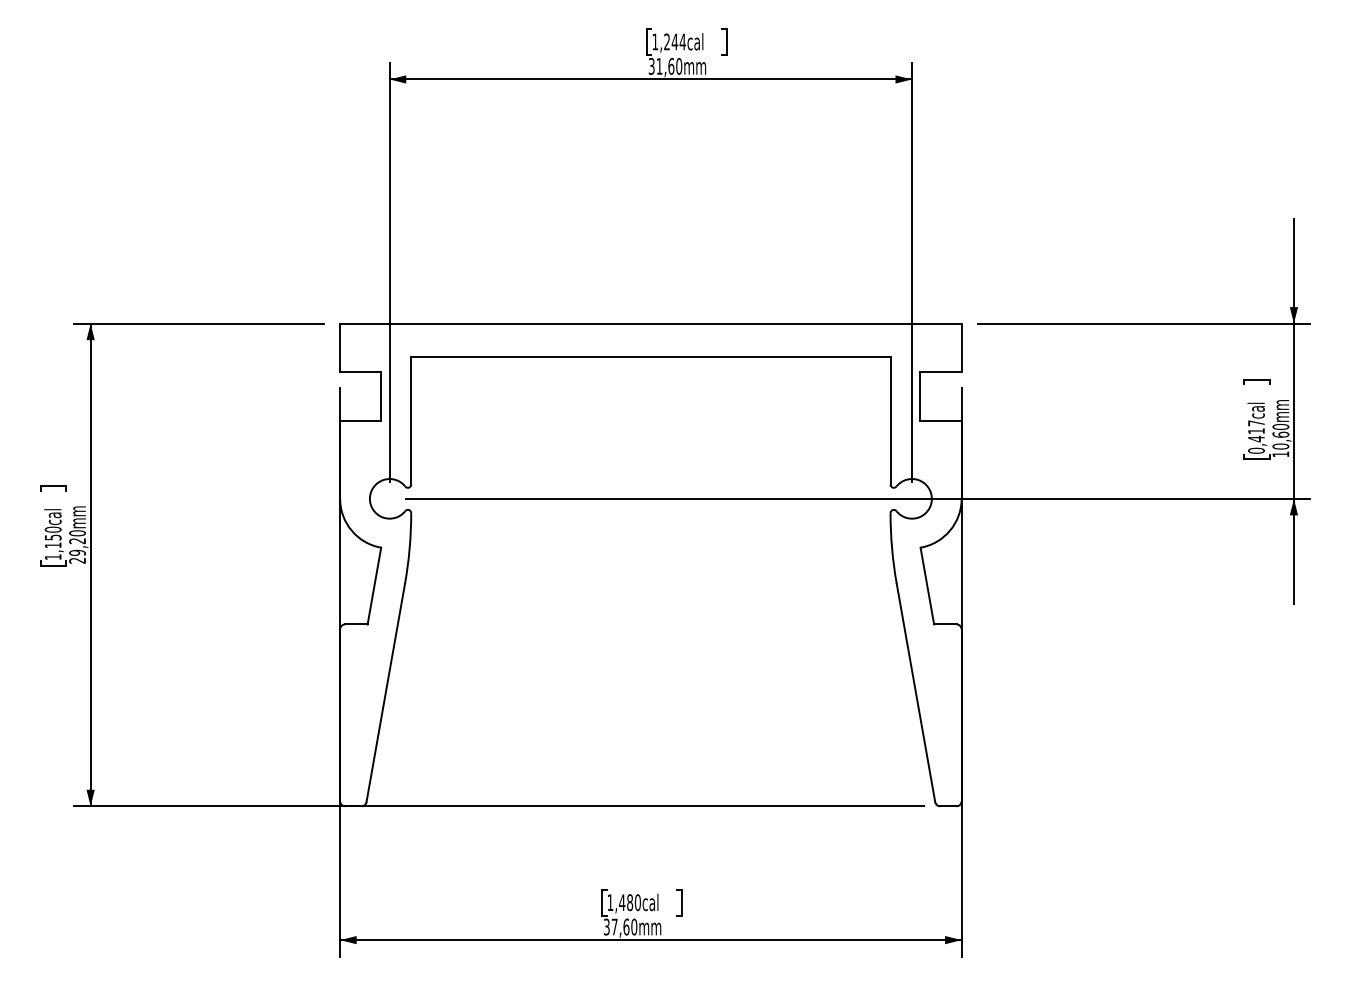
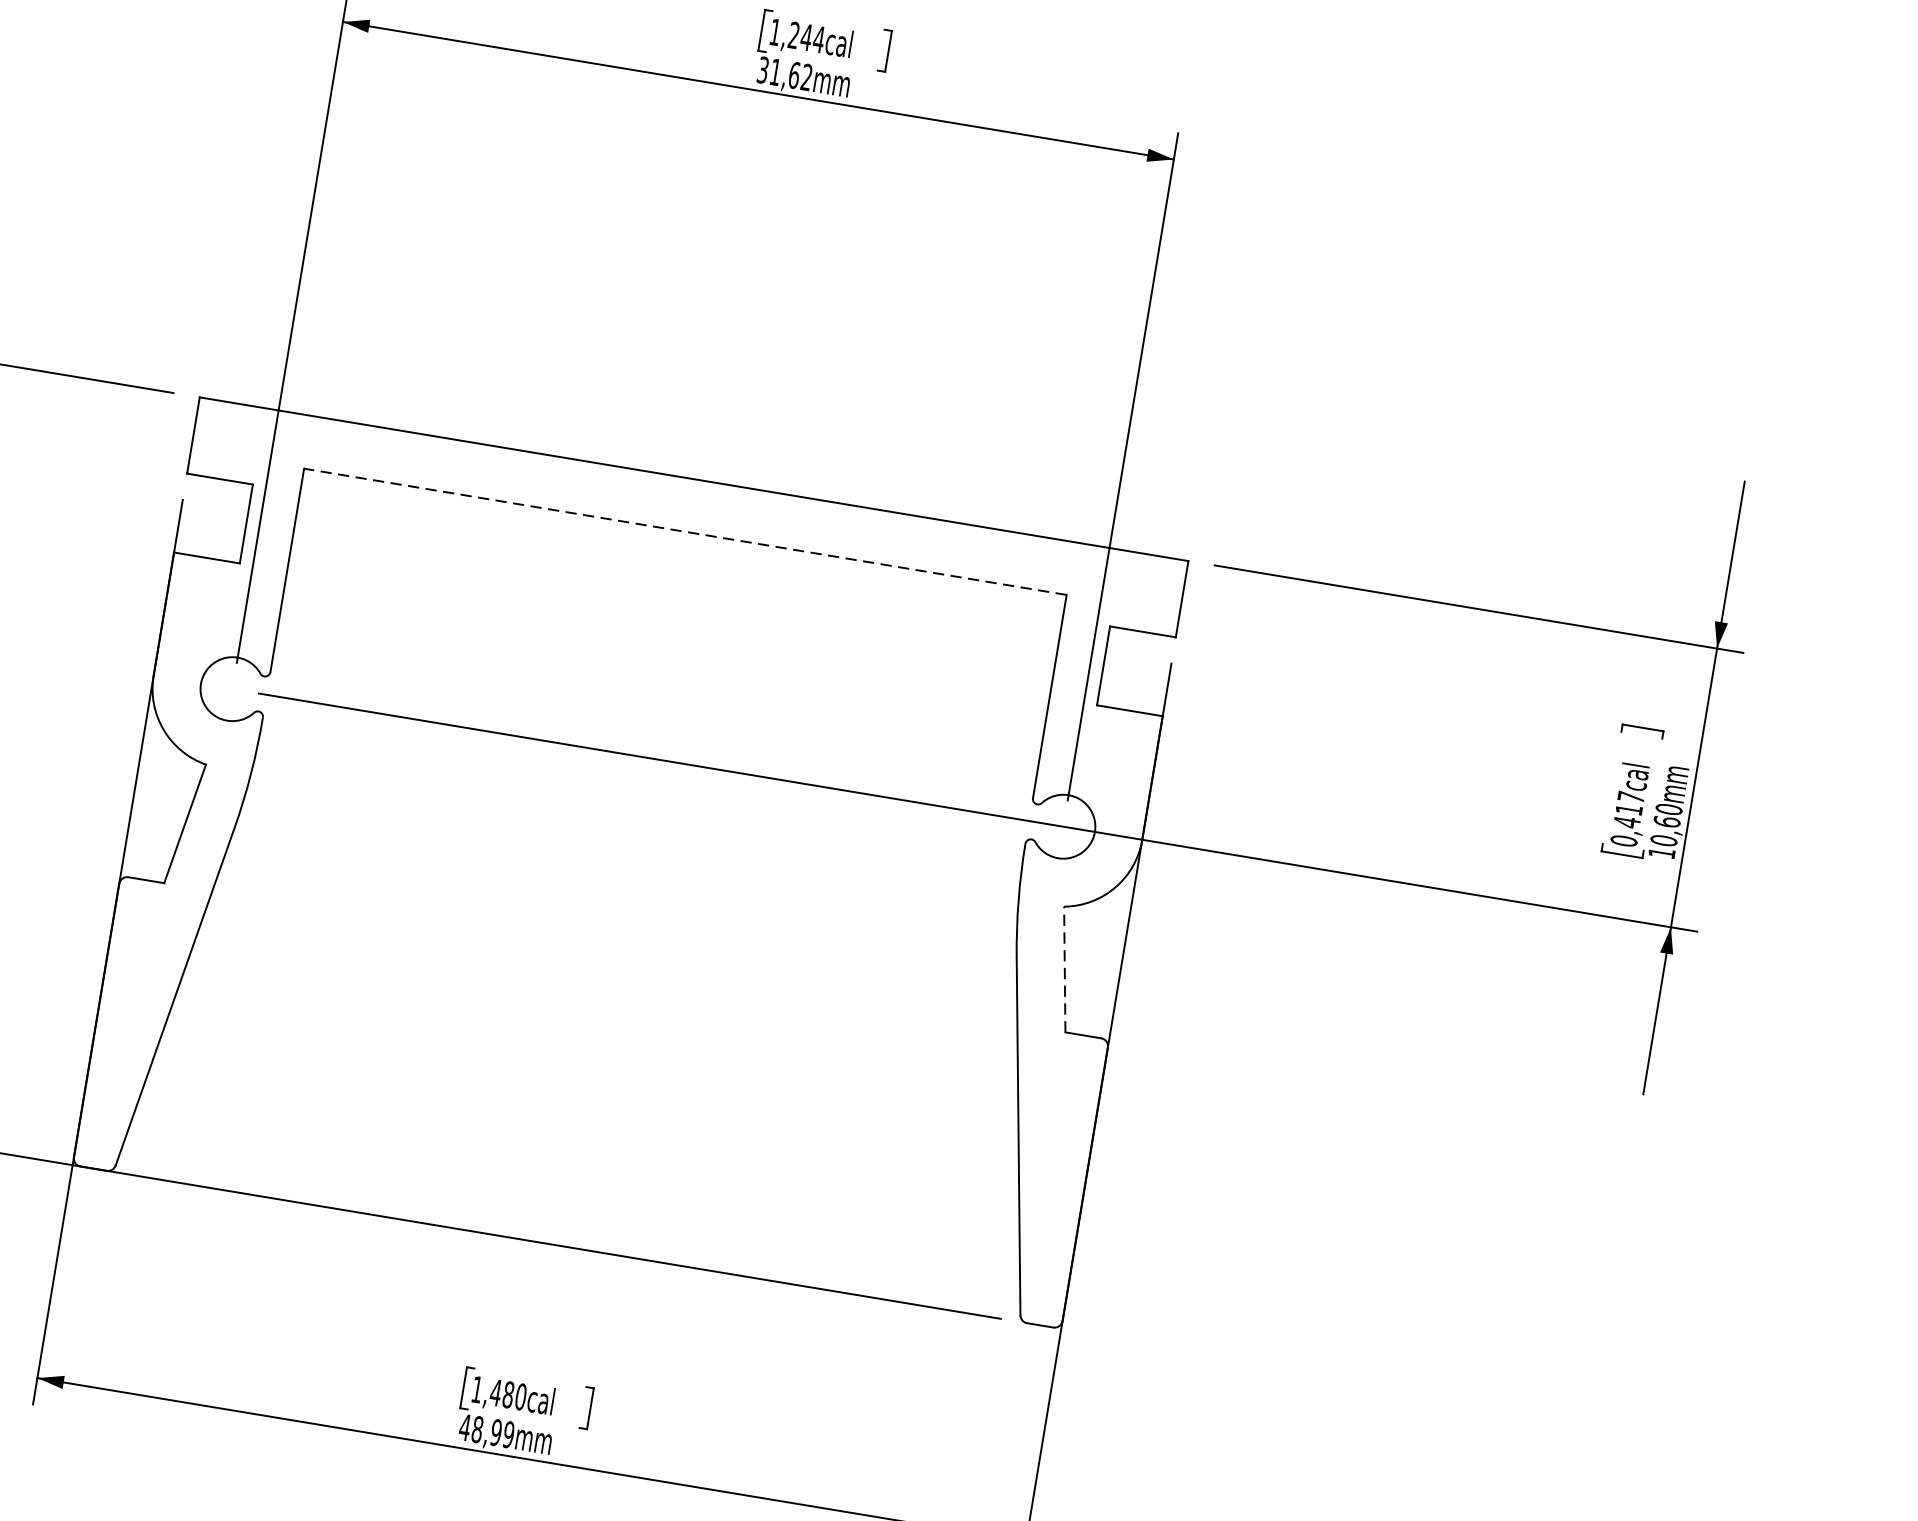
text: (679, 66) -> (807, 77), 31,60mm -> 31,62mm
line: (650, 356) -> (684, 531), solid -> dashed
line: (927, 586) -> (1064, 970), solid -> dashed
text: (620, 926) -> (486, 1430), 37,60mm -> 48,99mm

